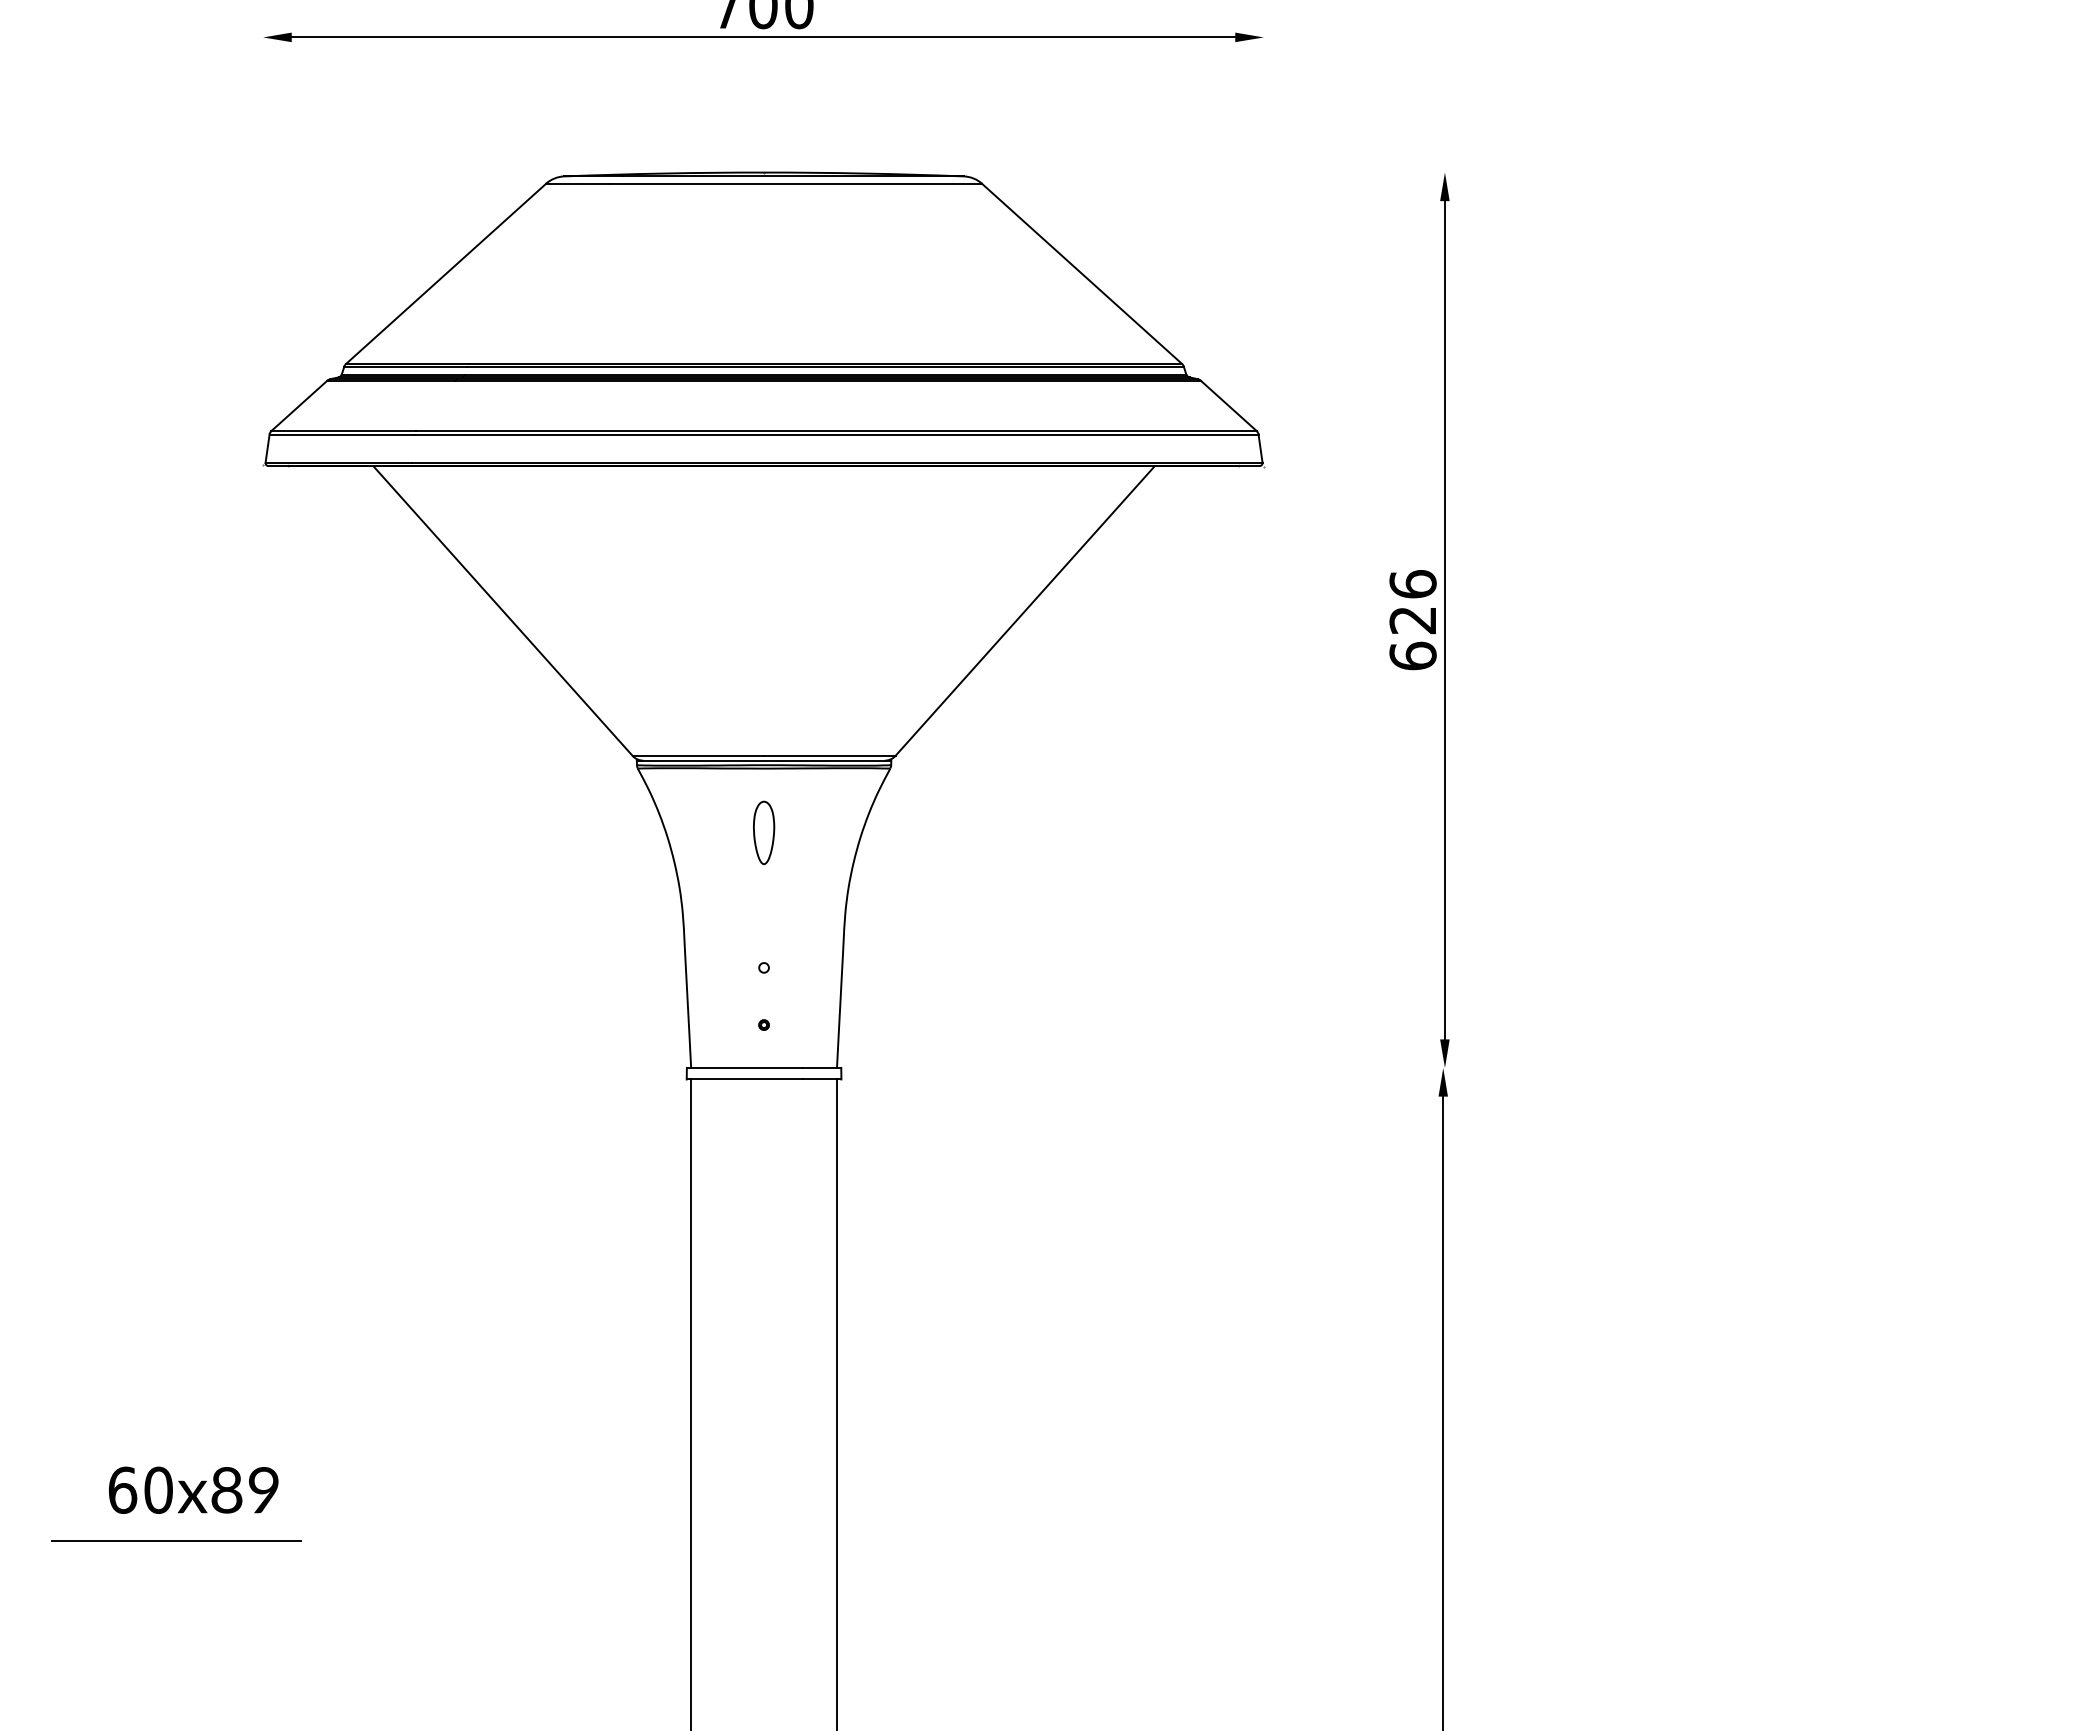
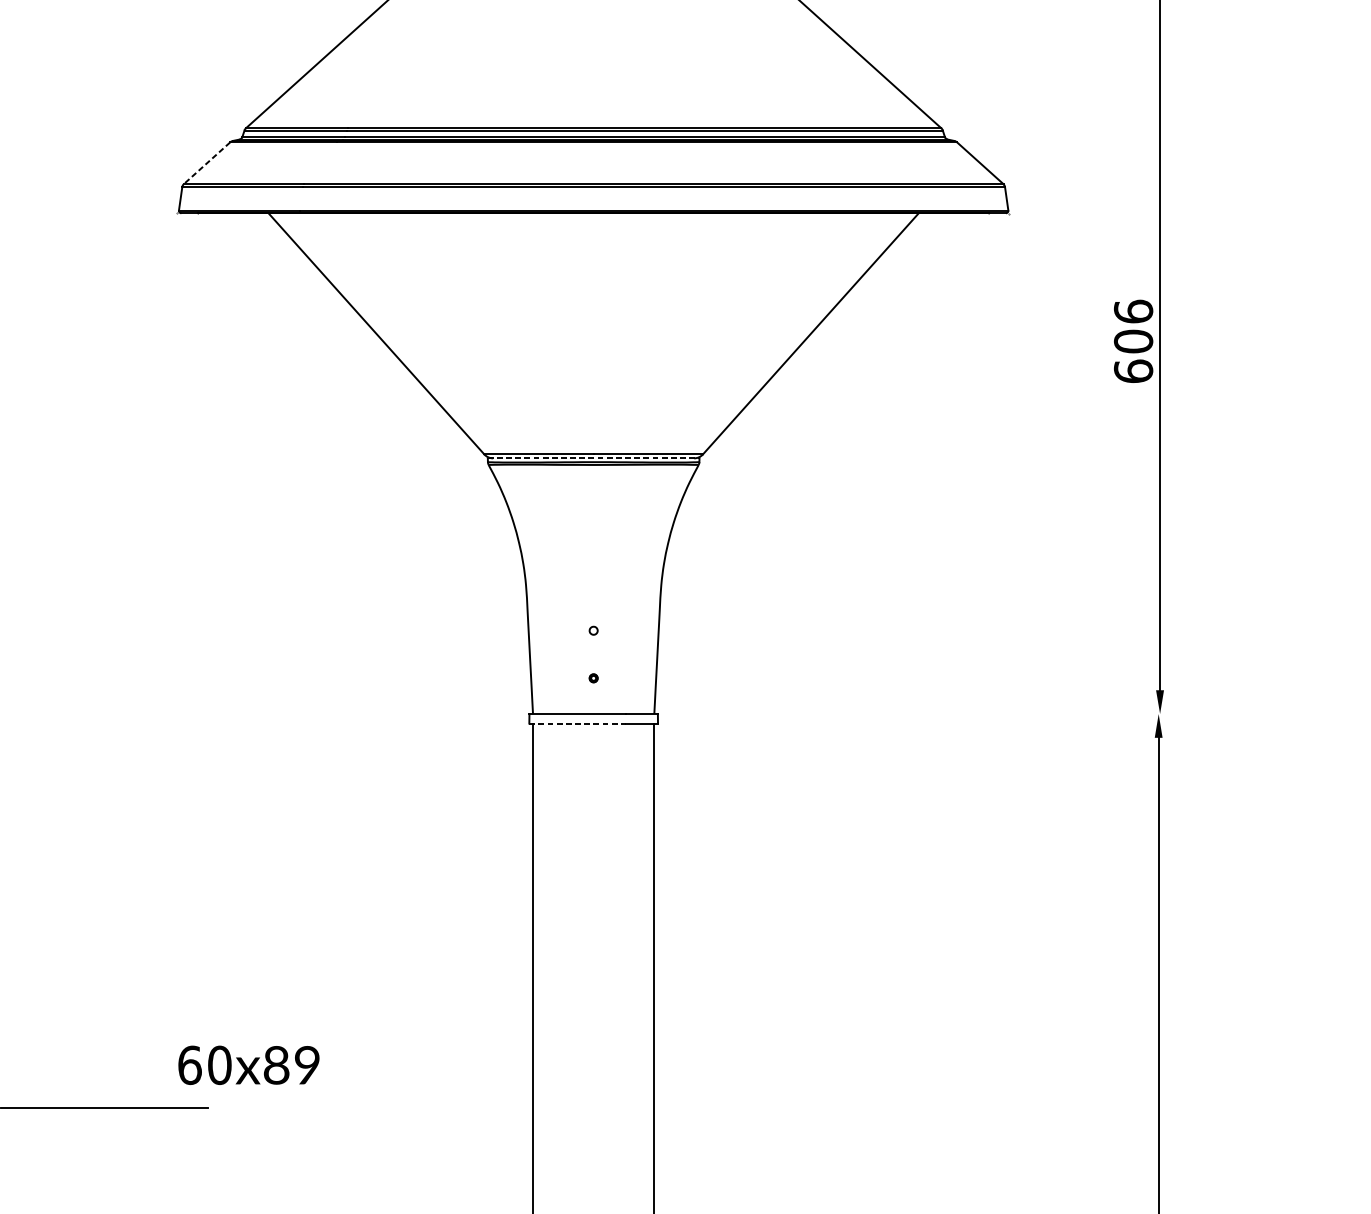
line: (299, 406) -> (207, 163), solid -> dashed
text: (1412, 620) -> (1133, 341), 626 -> 606
line: (764, 760) -> (594, 458), solid -> dashed
part: (764, 832) -> (594, 518), removed
line: (744, 1079) -> (577, 723), solid -> dashed
text: (193, 1489) -> (248, 1064), moved

